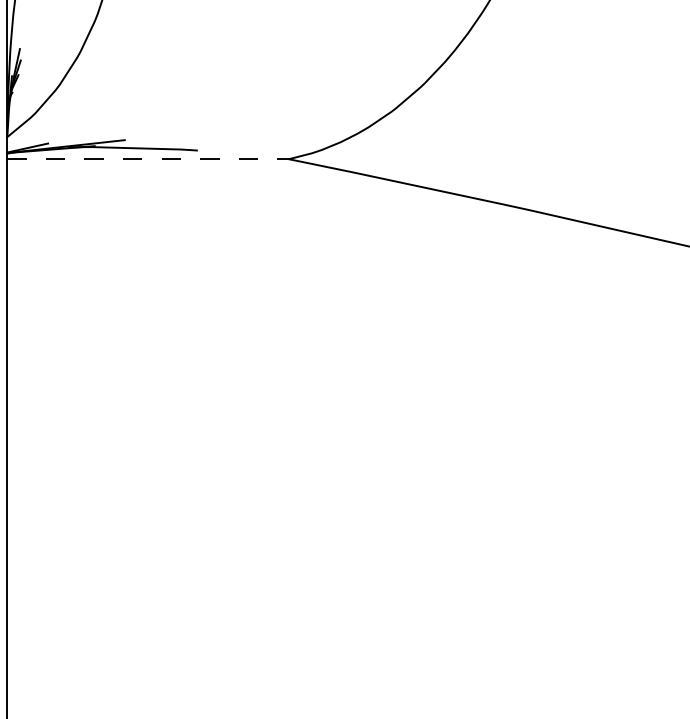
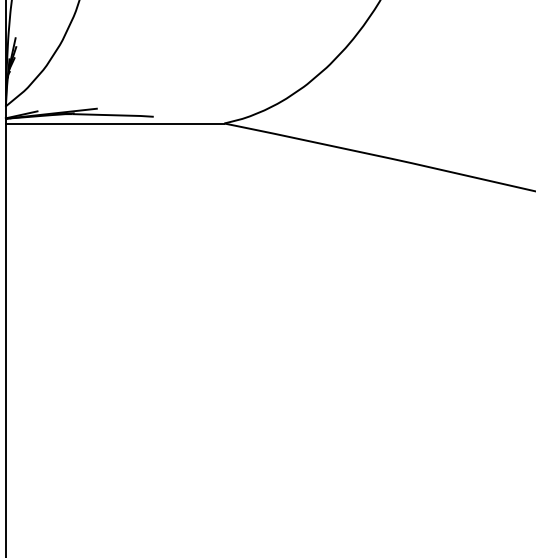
line: (148, 159) -> (115, 123), dashed -> solid

